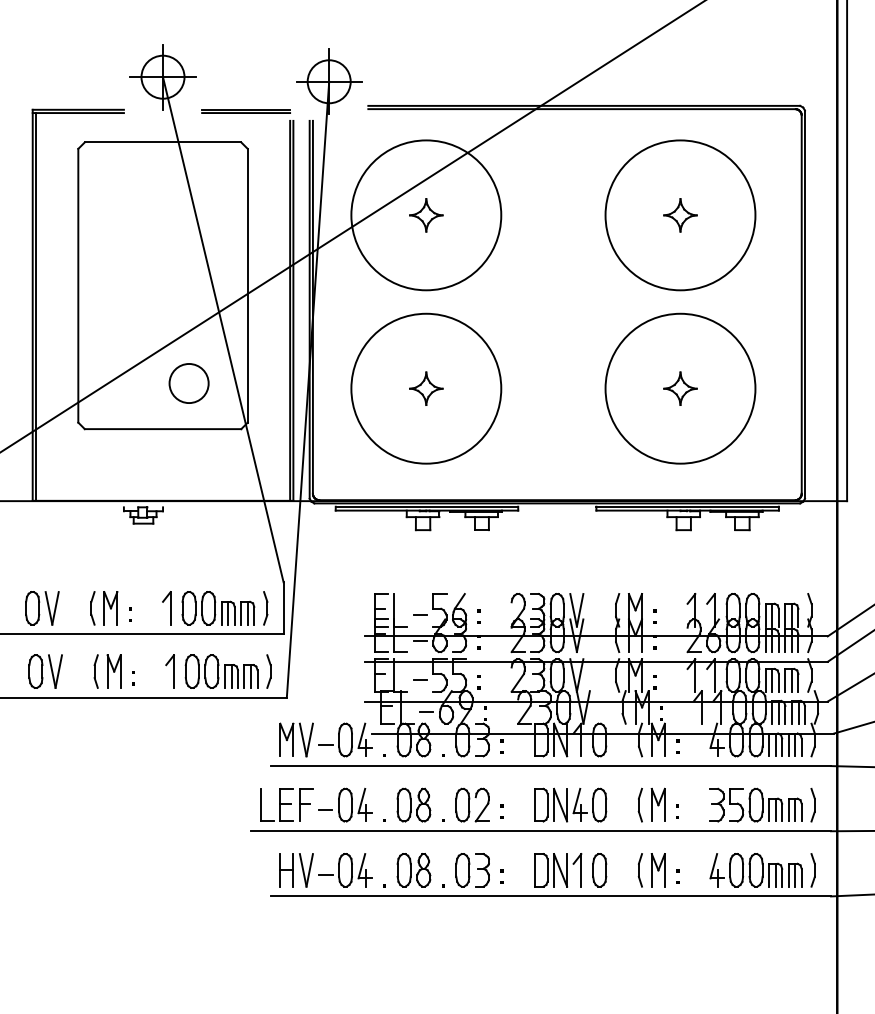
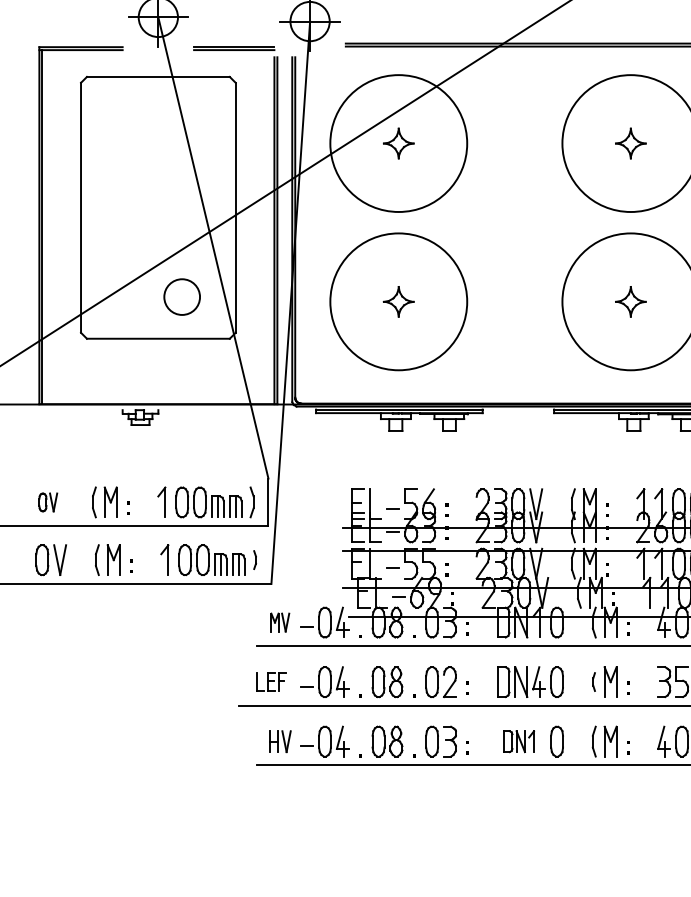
part: (42, 608) -> (48, 502), size x0.6
part: (268, 671) -> (254, 560), size x0.6
part: (296, 739) -> (280, 622), size x0.6
part: (286, 804) -> (271, 681), size x0.6
part: (639, 804) -> (593, 681), size x0.6
part: (296, 870) -> (280, 741), size x0.7
part: (558, 870) -> (519, 741), size x0.7

